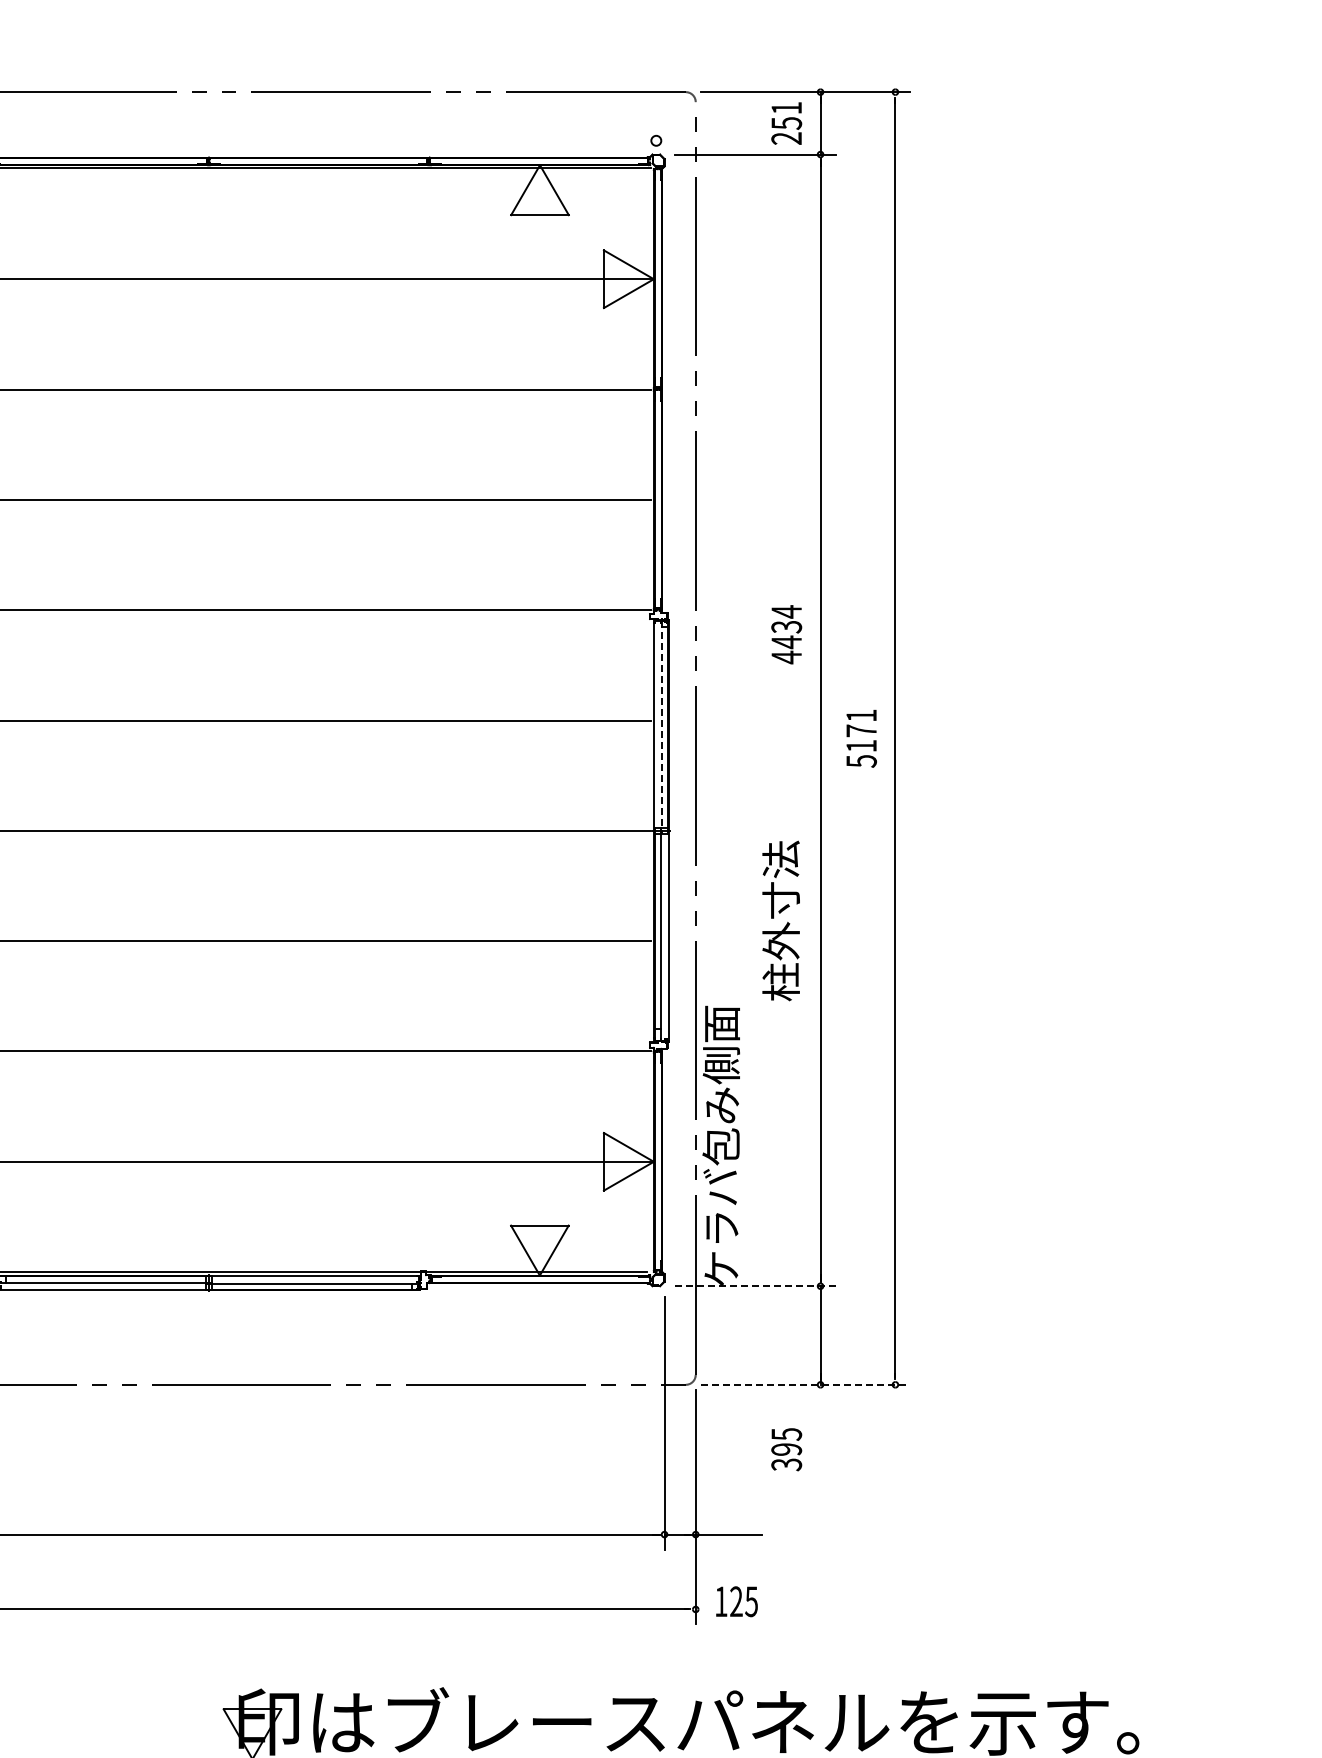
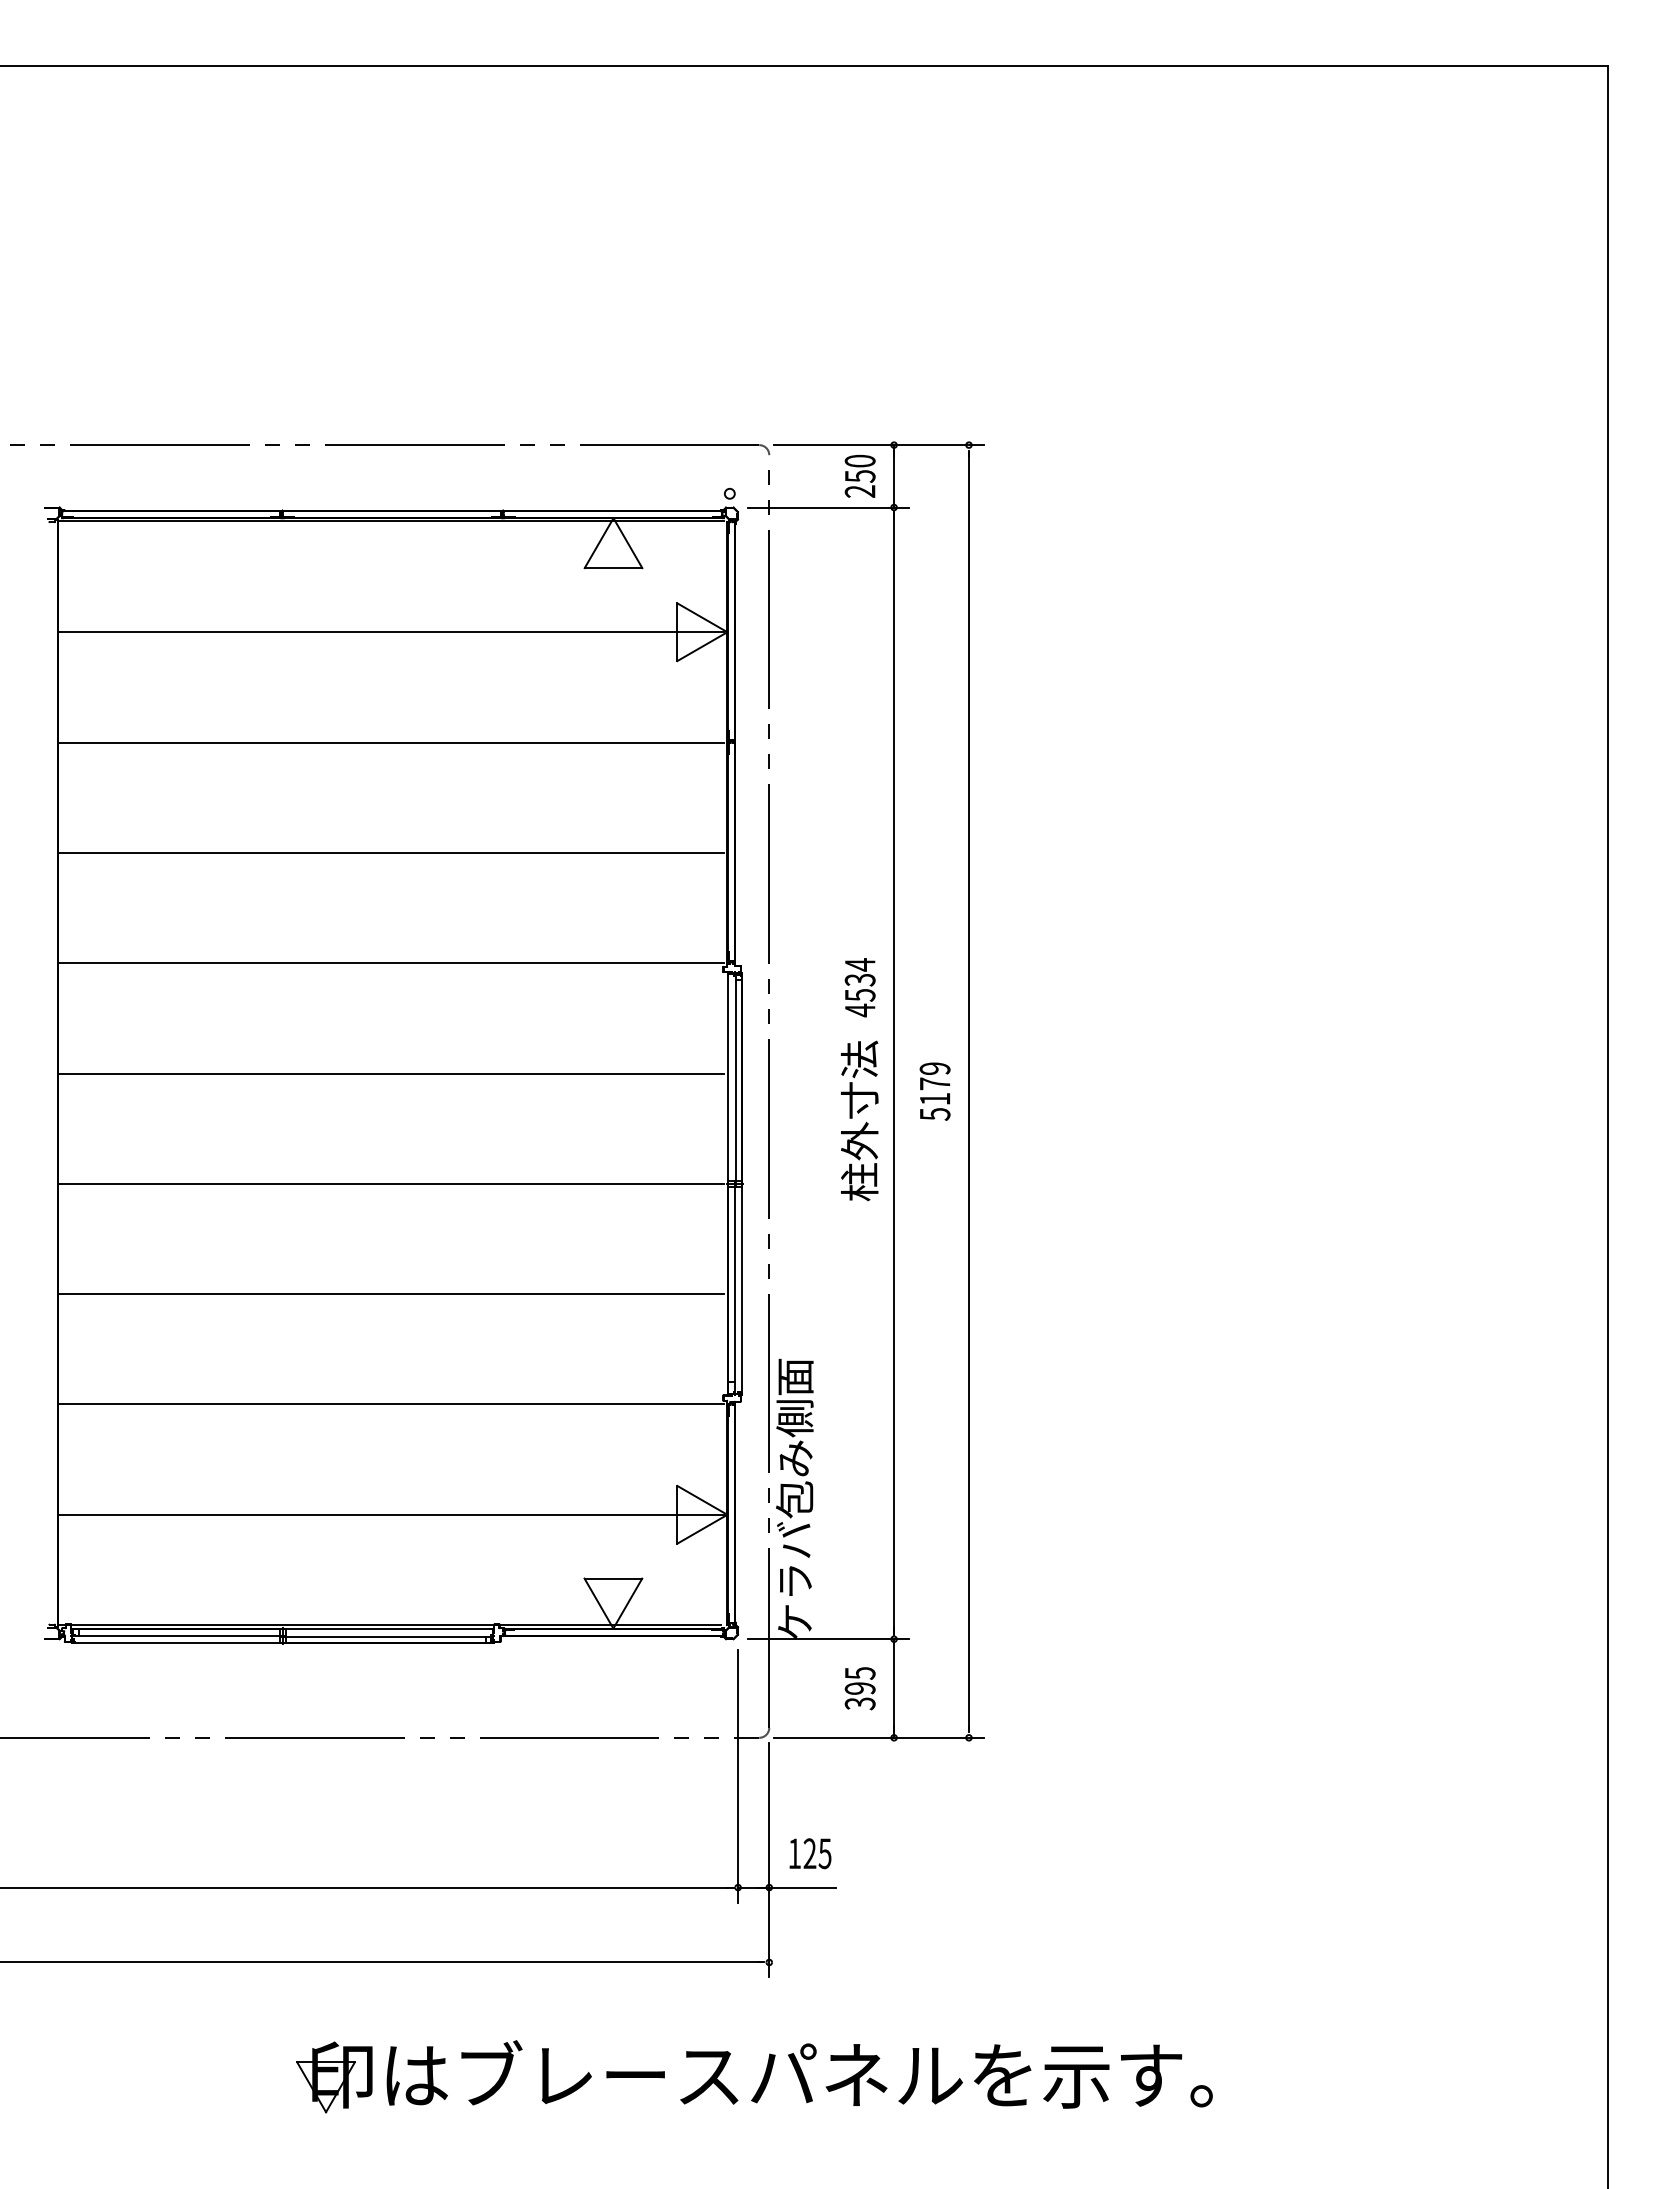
text: (785, 107) -> (859, 460), 251 -> 250
text: (786, 642) -> (860, 995), 4434 -> 4534
text: (860, 715) -> (934, 1068), 5171 -> 5179
line: (661, 728) -> (735, 1081), dashed -> solid
text: (780, 920) -> (859, 1120), moved
line: (755, 1286) -> (829, 1639), dashed -> solid
line: (805, 1384) -> (879, 1737), dashed -> solid
text: (785, 1449) -> (859, 1688), moved
text: (736, 1601) -> (810, 1853), moved

